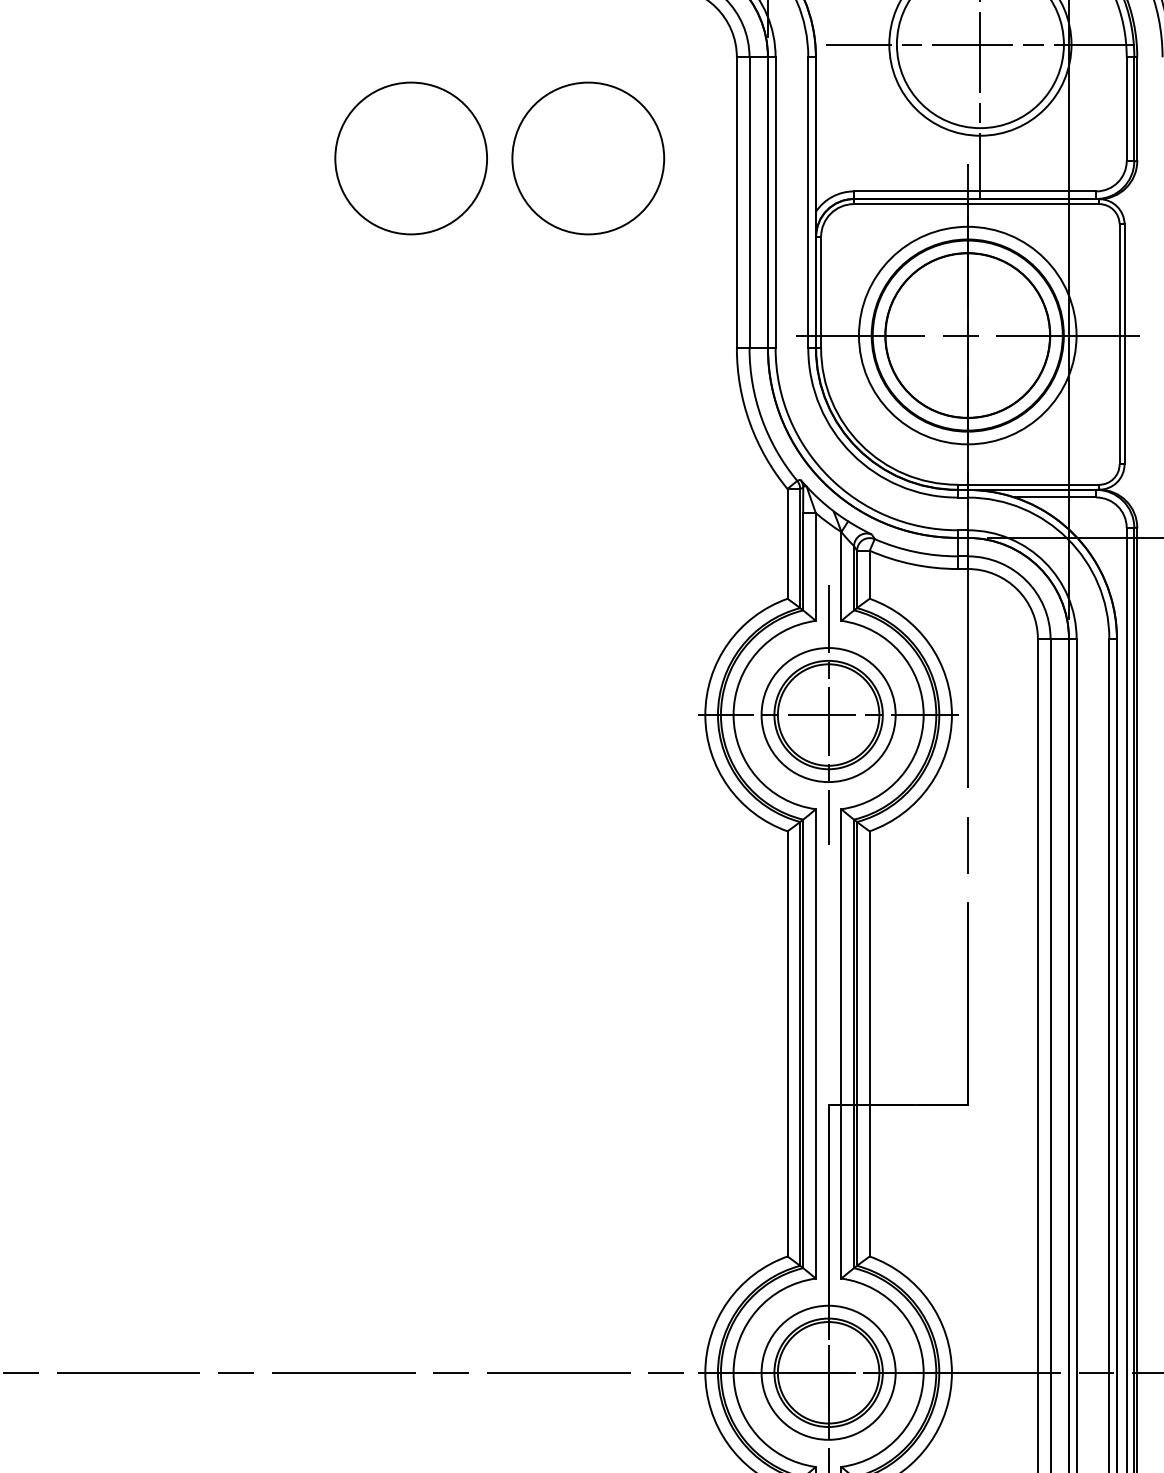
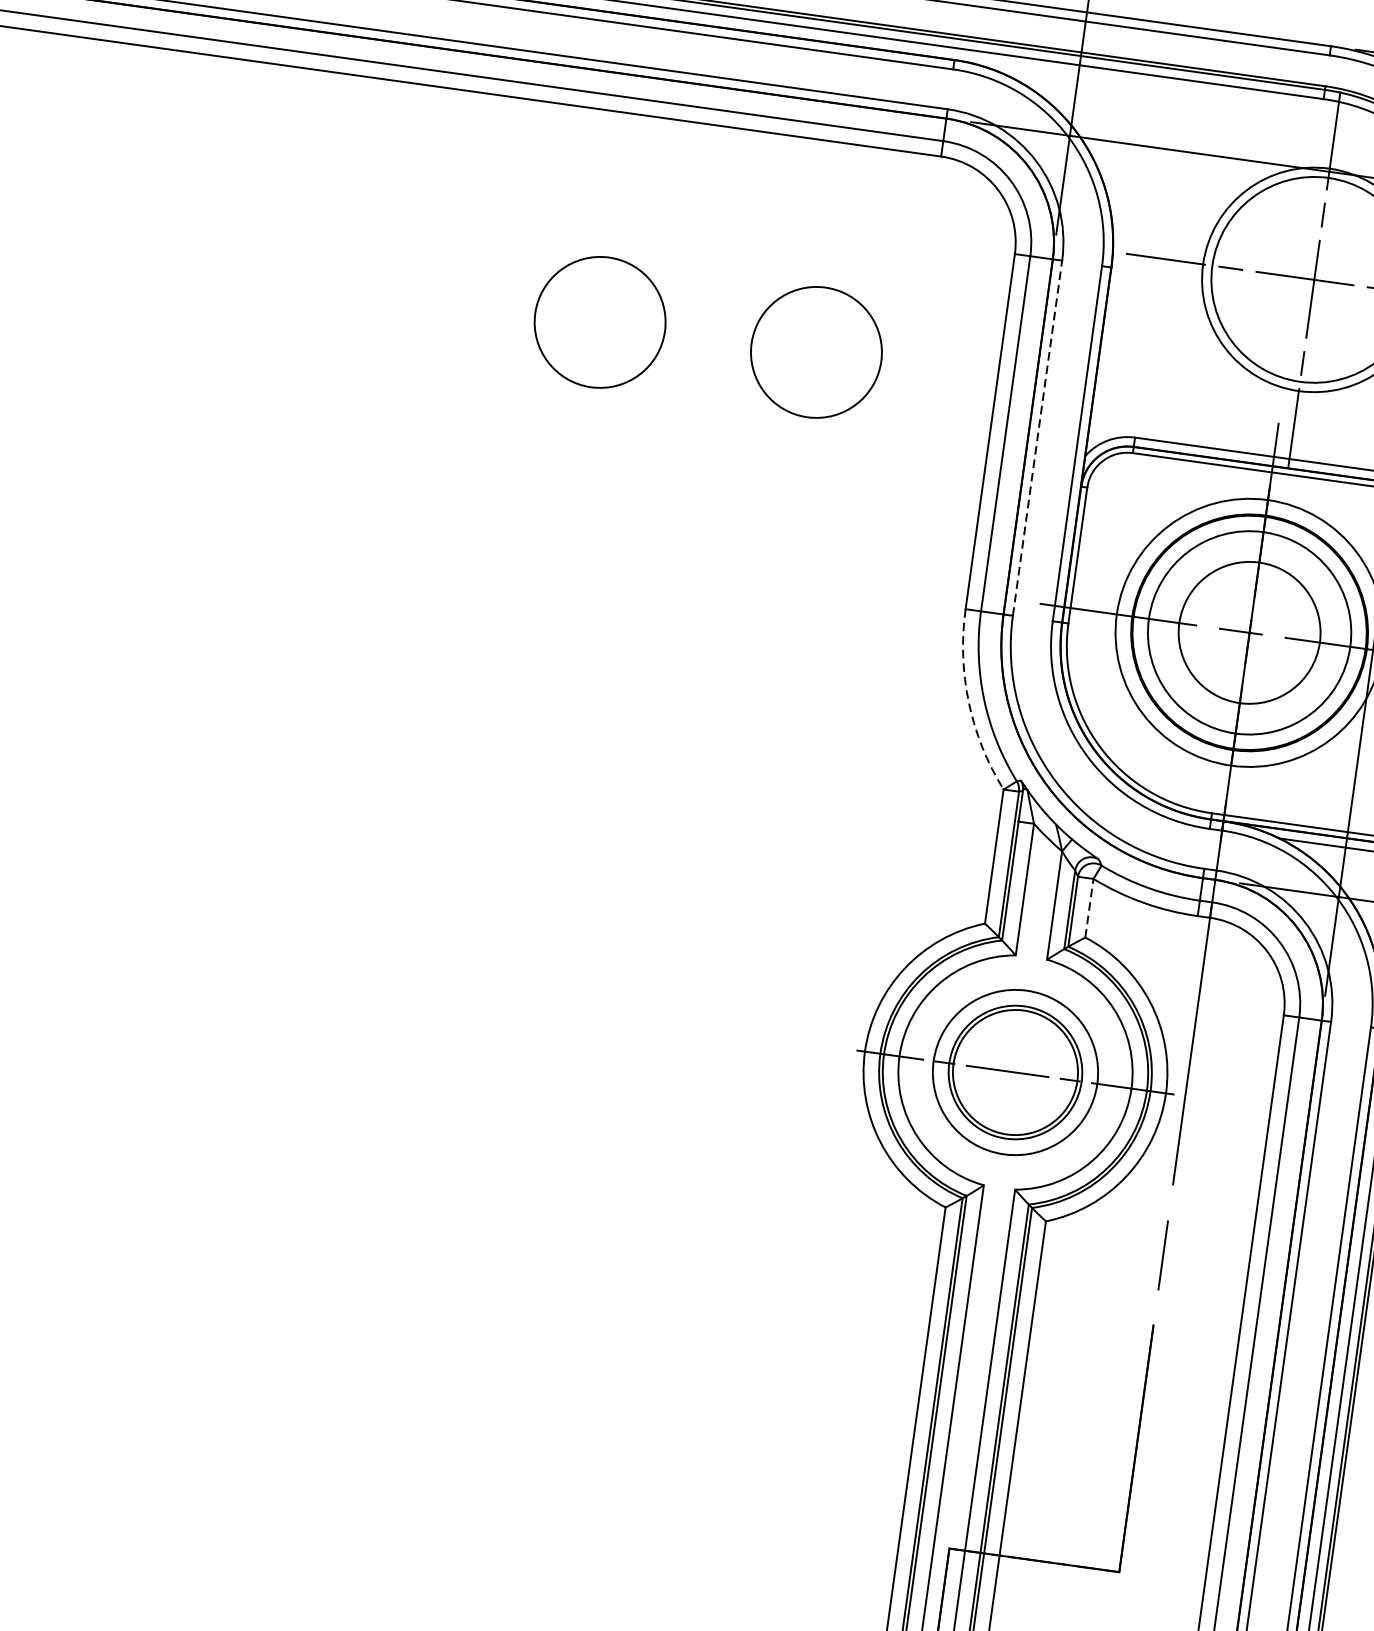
circle: (410, 158) -> (599, 322), size x0.7
circle: (588, 158) -> (816, 352), size x0.7
line: (775, 202) -> (1037, 437), solid -> dashed
circle: (967, 335) -> (1249, 632), size x0.7
arc: (749, 423) -> (968, 703), solid -> dashed
line: (869, 574) -> (1089, 907), solid -> dashed
line: (828, 714) -> (1015, 1071), removed

